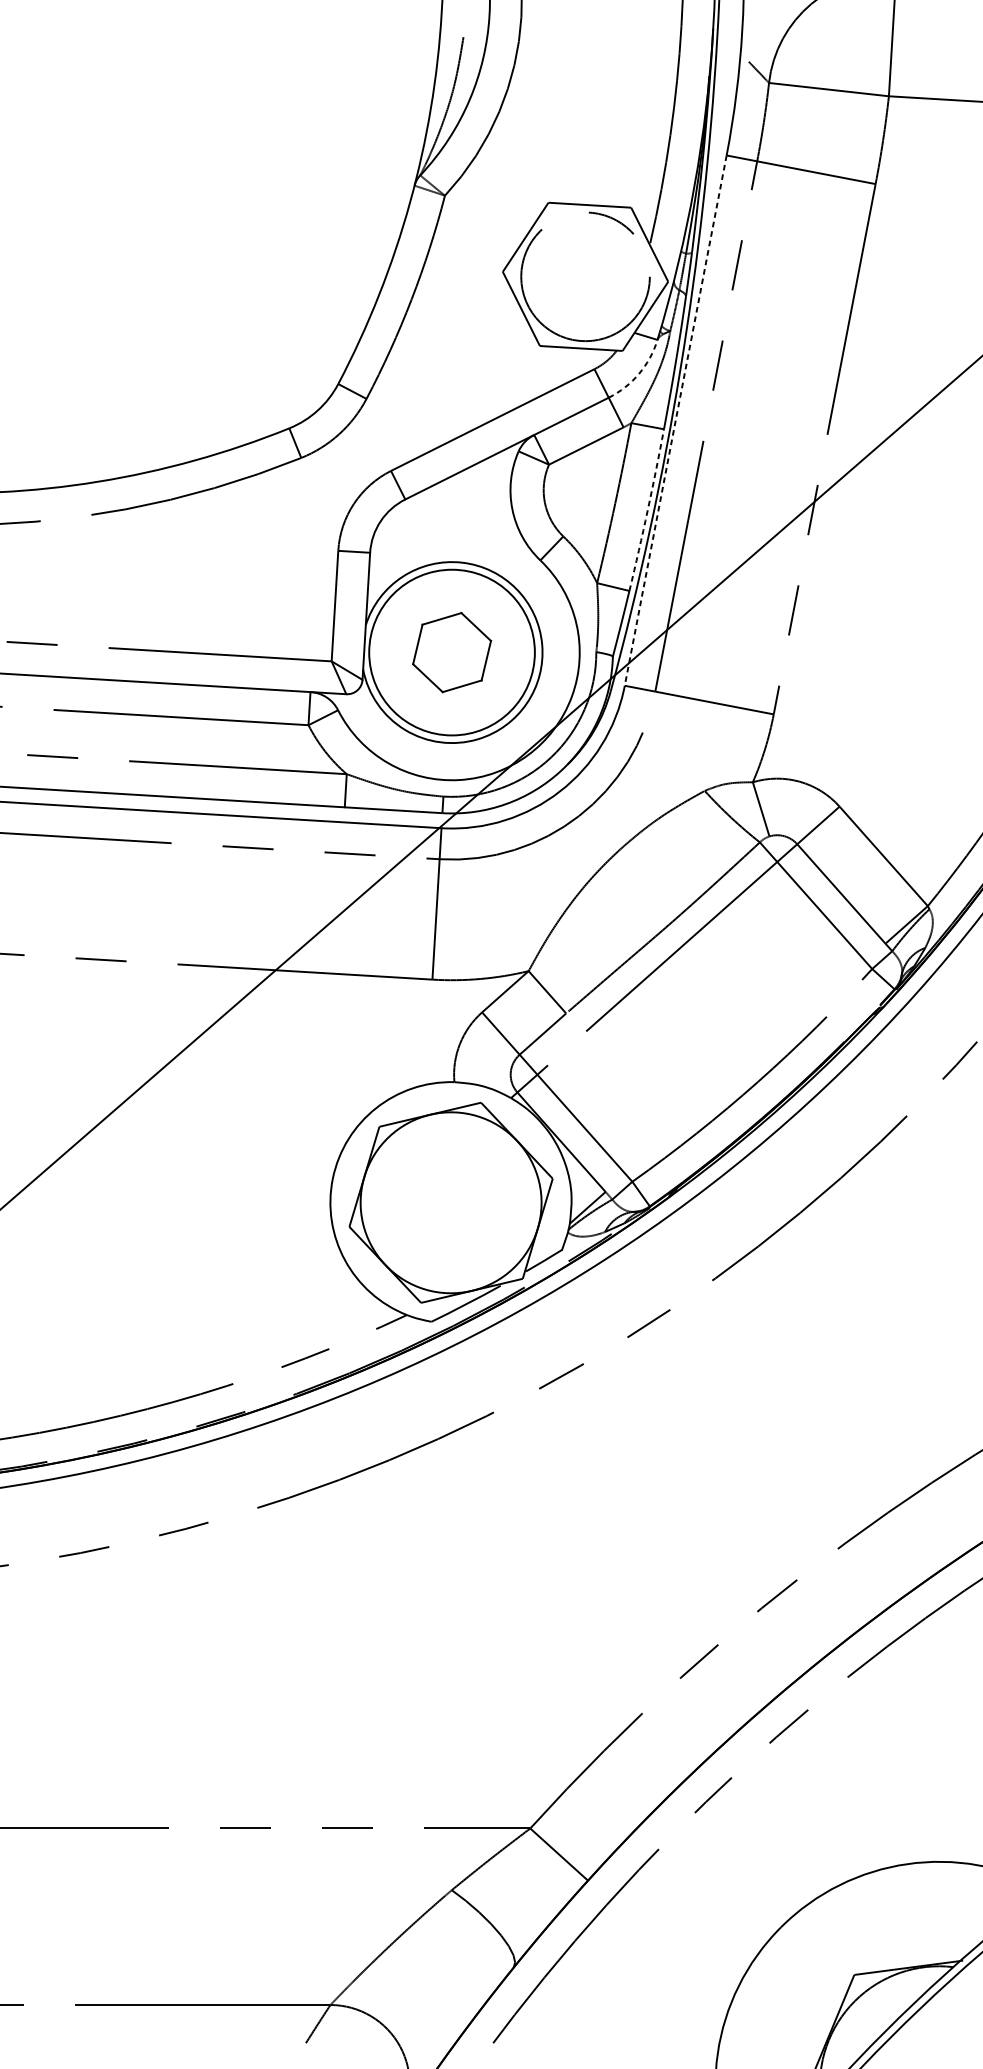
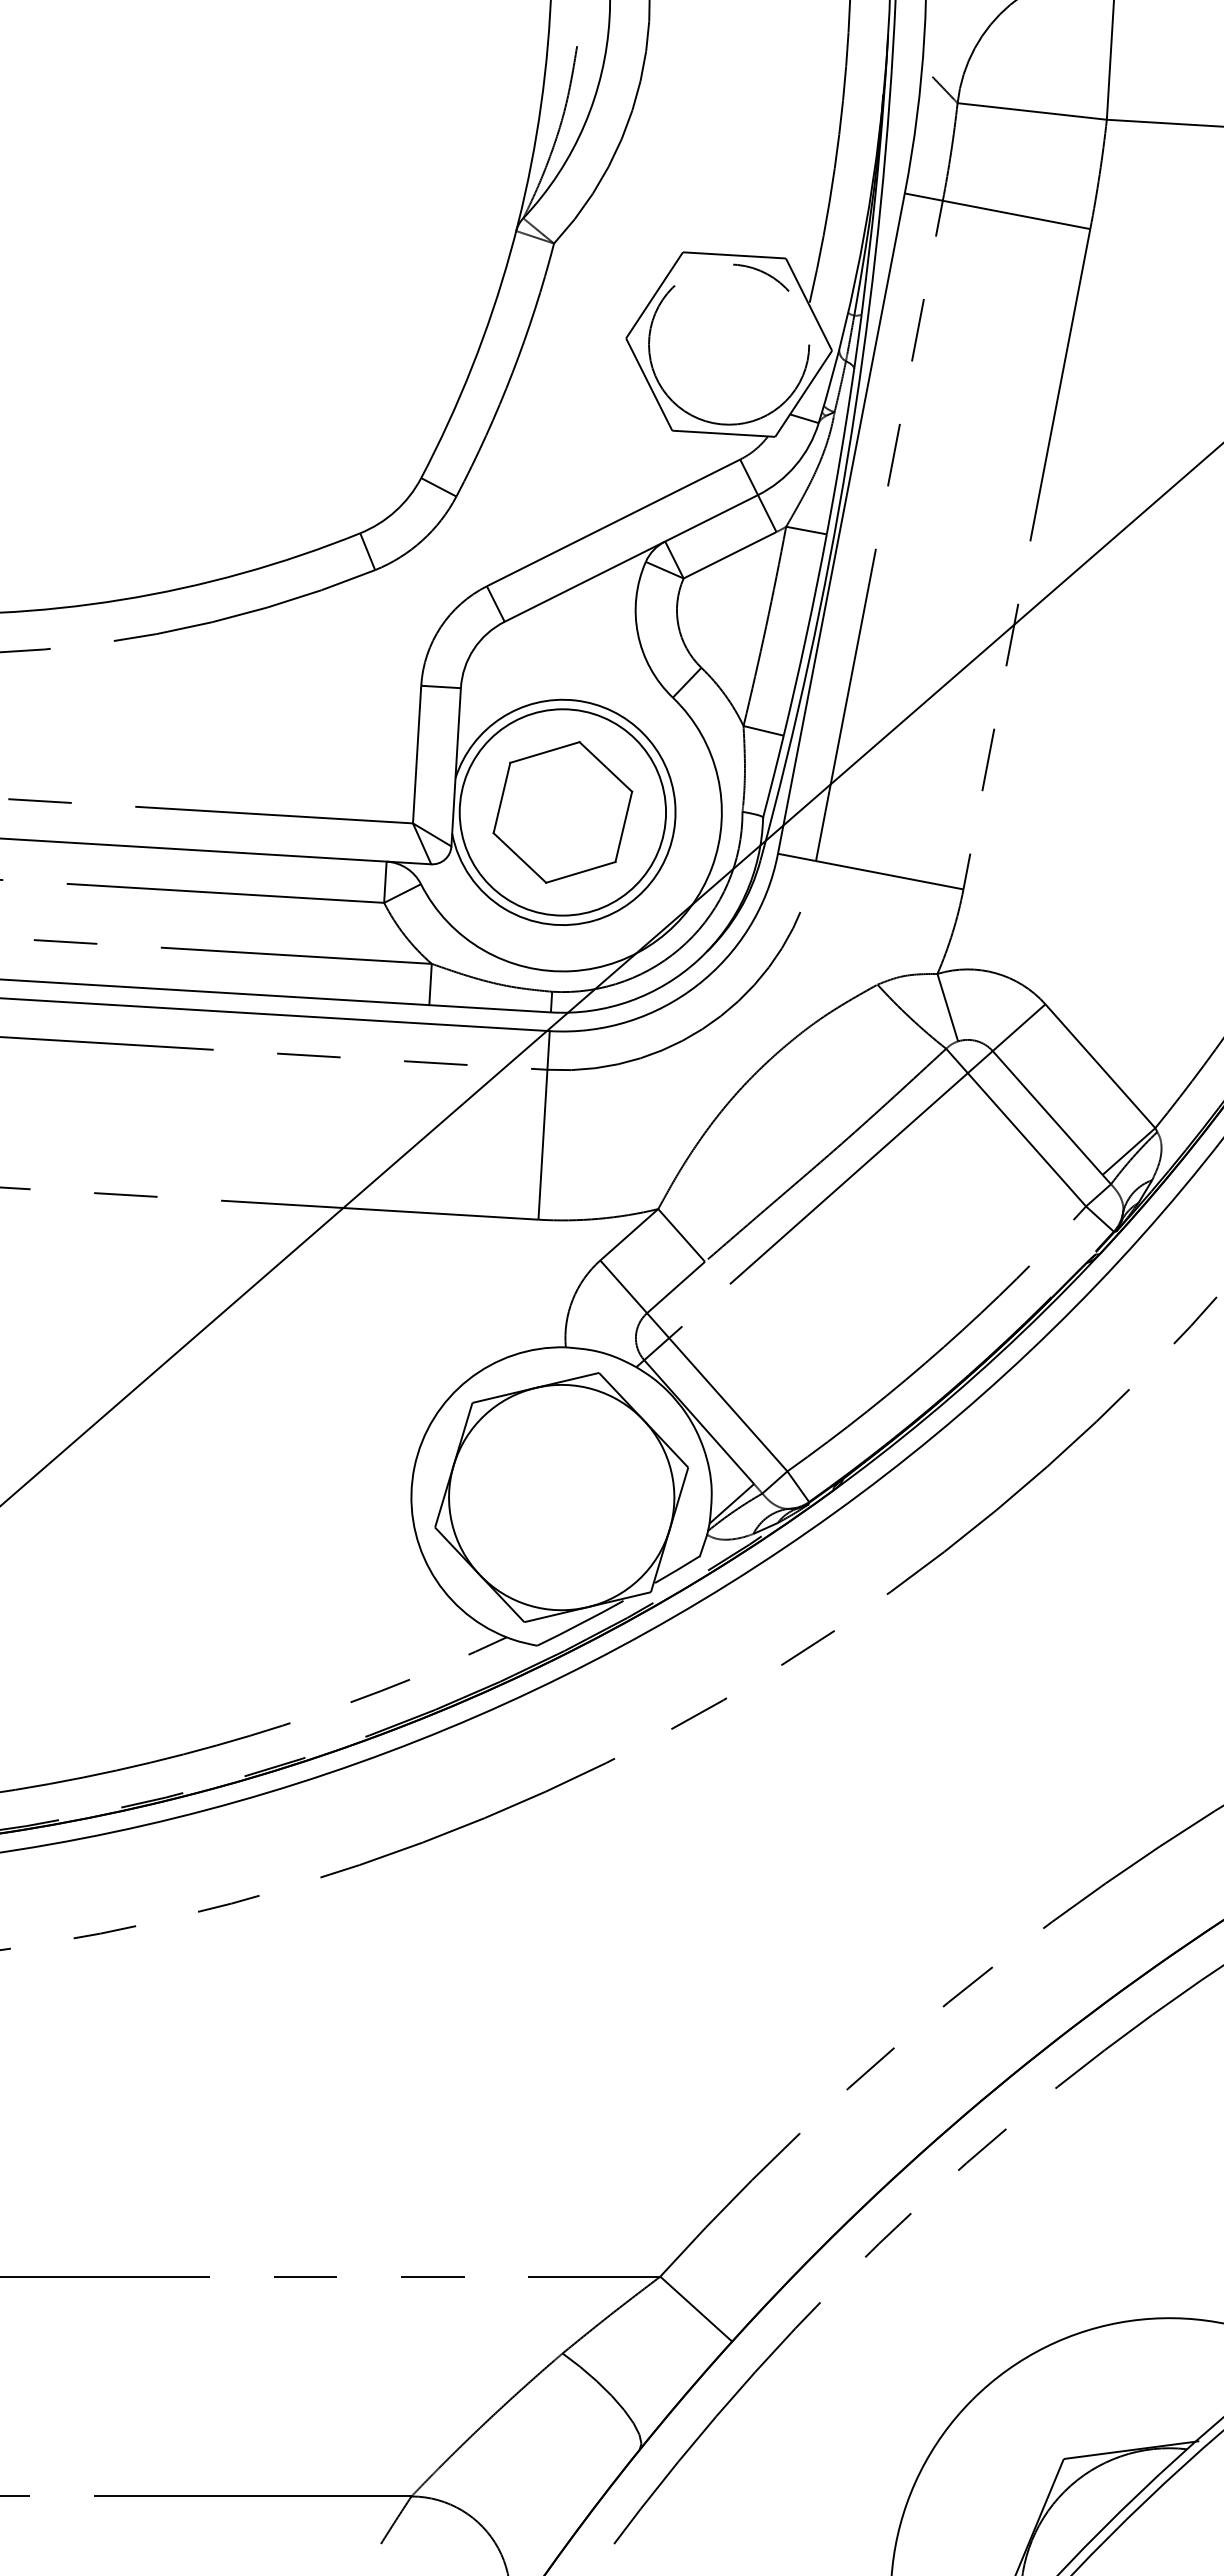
arc: (638, 373) -> (795, 465), dashed -> solid
line: (675, 421) -> (841, 524), dashed -> solid
arc: (647, 510) -> (806, 635), dashed -> solid
part: (451, 652) -> (562, 812), size x1.43

